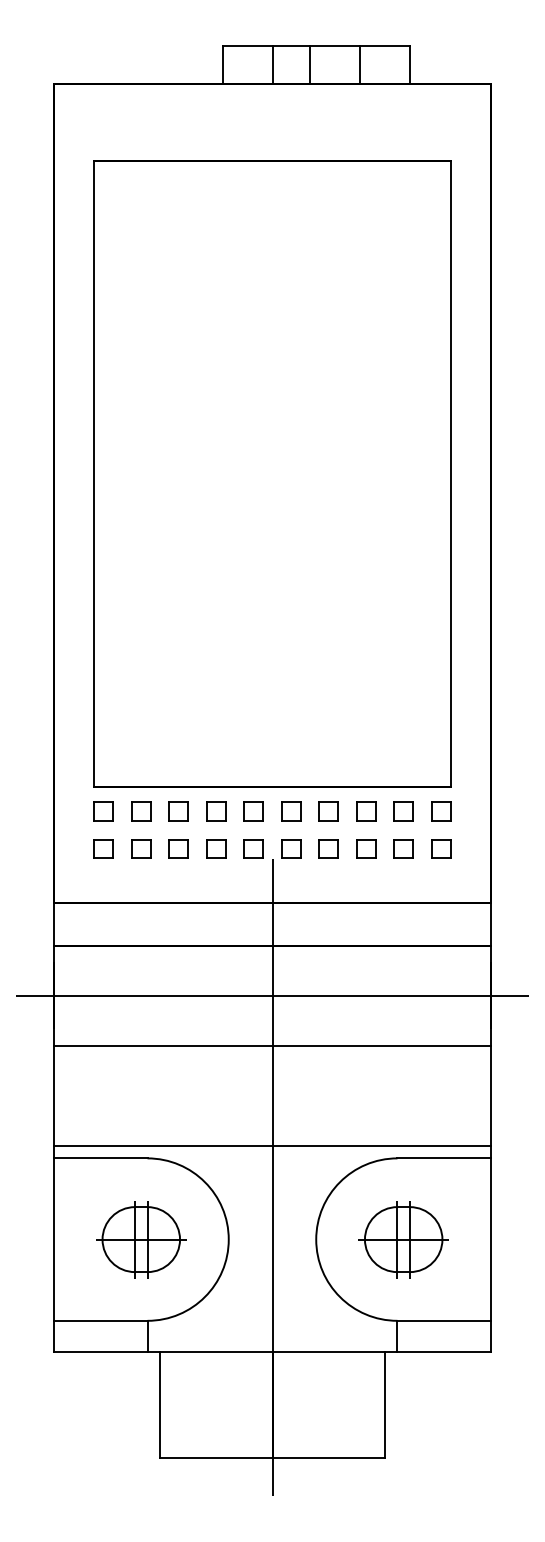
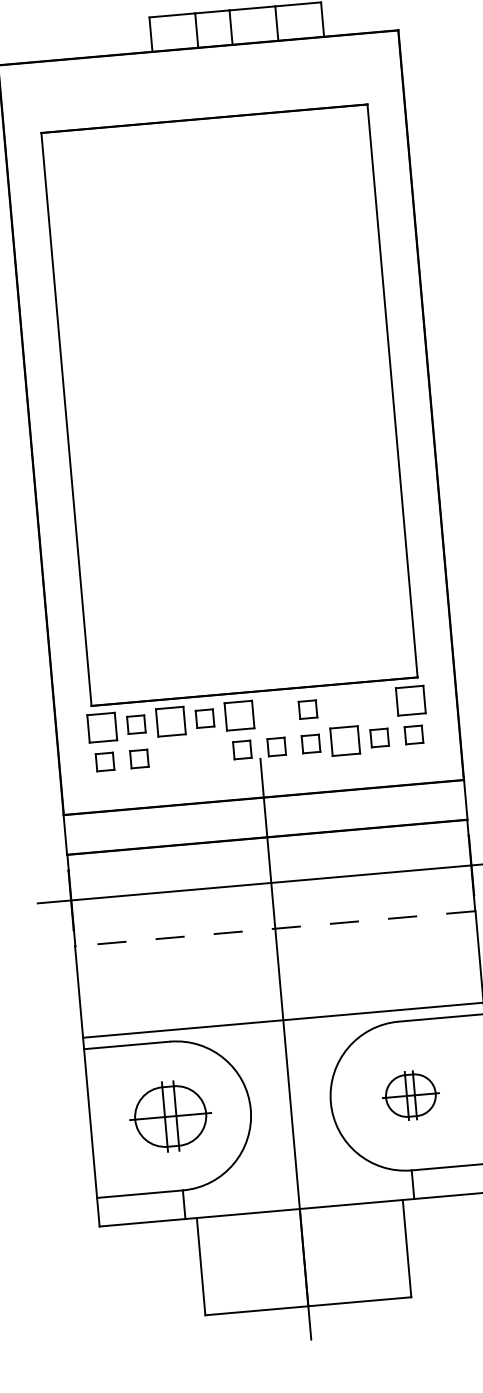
part: (103, 811) -> (101, 727), size x1.6
part: (178, 811) -> (170, 721), size x1.6
part: (253, 811) -> (239, 715), size x1.6
part: (291, 811) -> (273, 712), removed
part: (366, 811) -> (342, 706), removed
part: (403, 811) -> (376, 703), removed
part: (441, 811) -> (411, 700), size x1.6
part: (178, 848) -> (173, 755), removed
part: (216, 848) -> (208, 752), removed
part: (366, 848) -> (345, 740), size x1.6
line: (272, 1045) -> (275, 928), solid -> dashed
part: (403, 1239) -> (410, 1095), size x0.7

